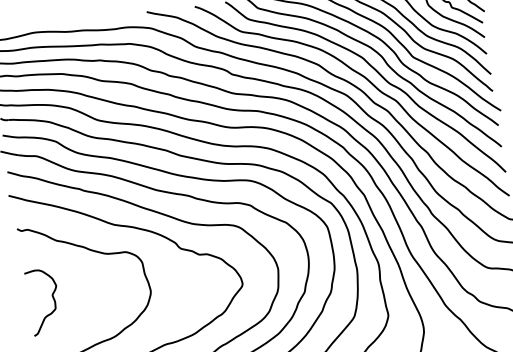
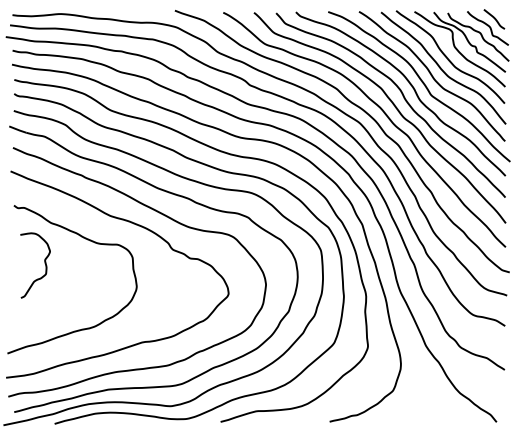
curve: (52, 298) -> (44, 263), moved

